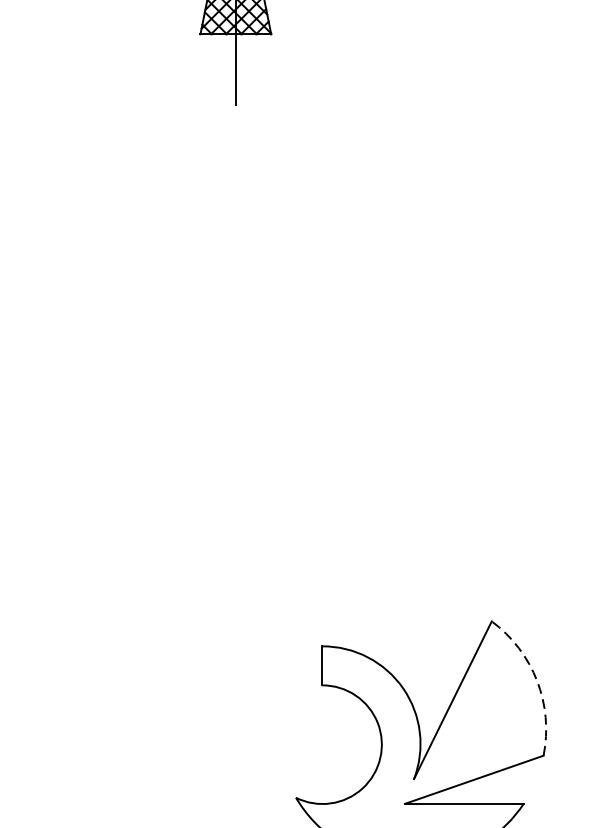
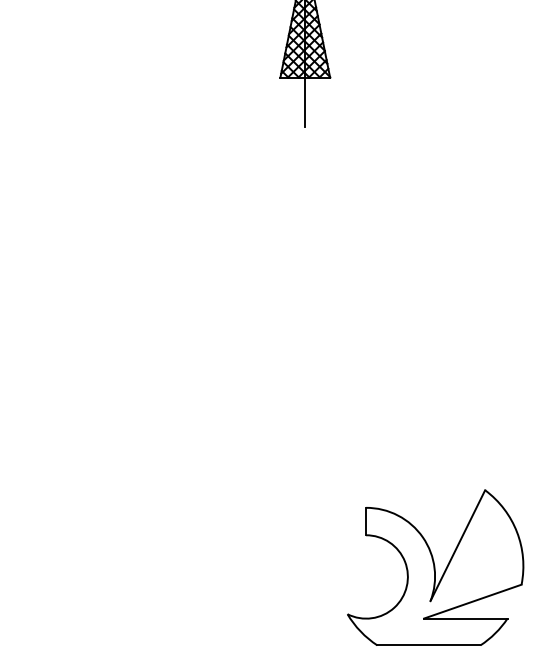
arc: (537, 681) -> (517, 532), dashed -> solid

